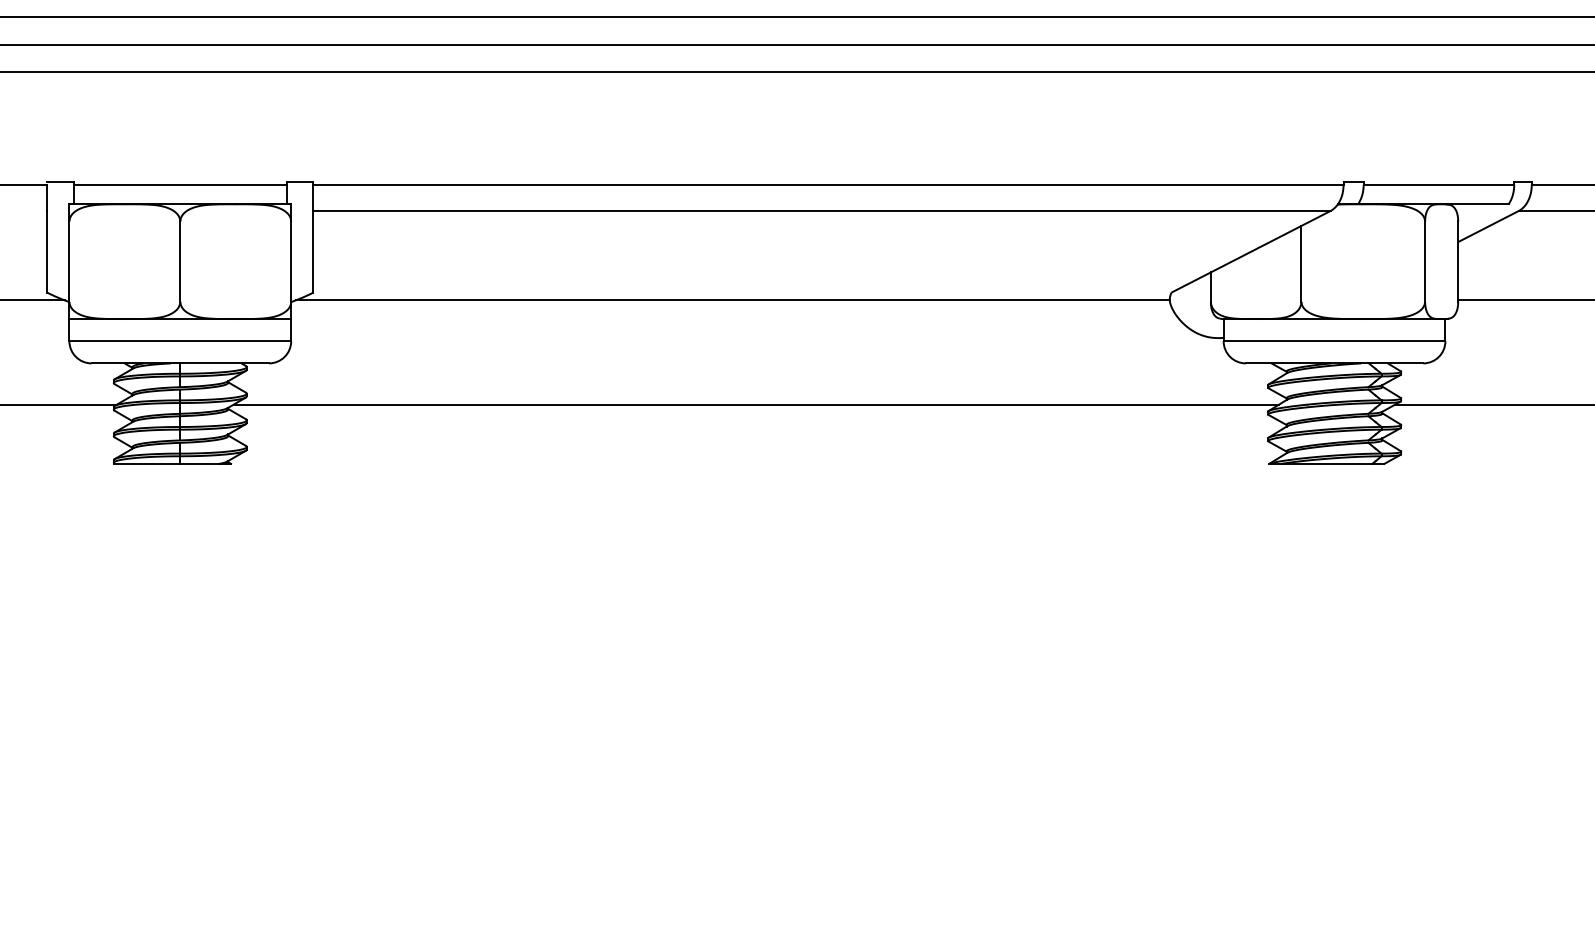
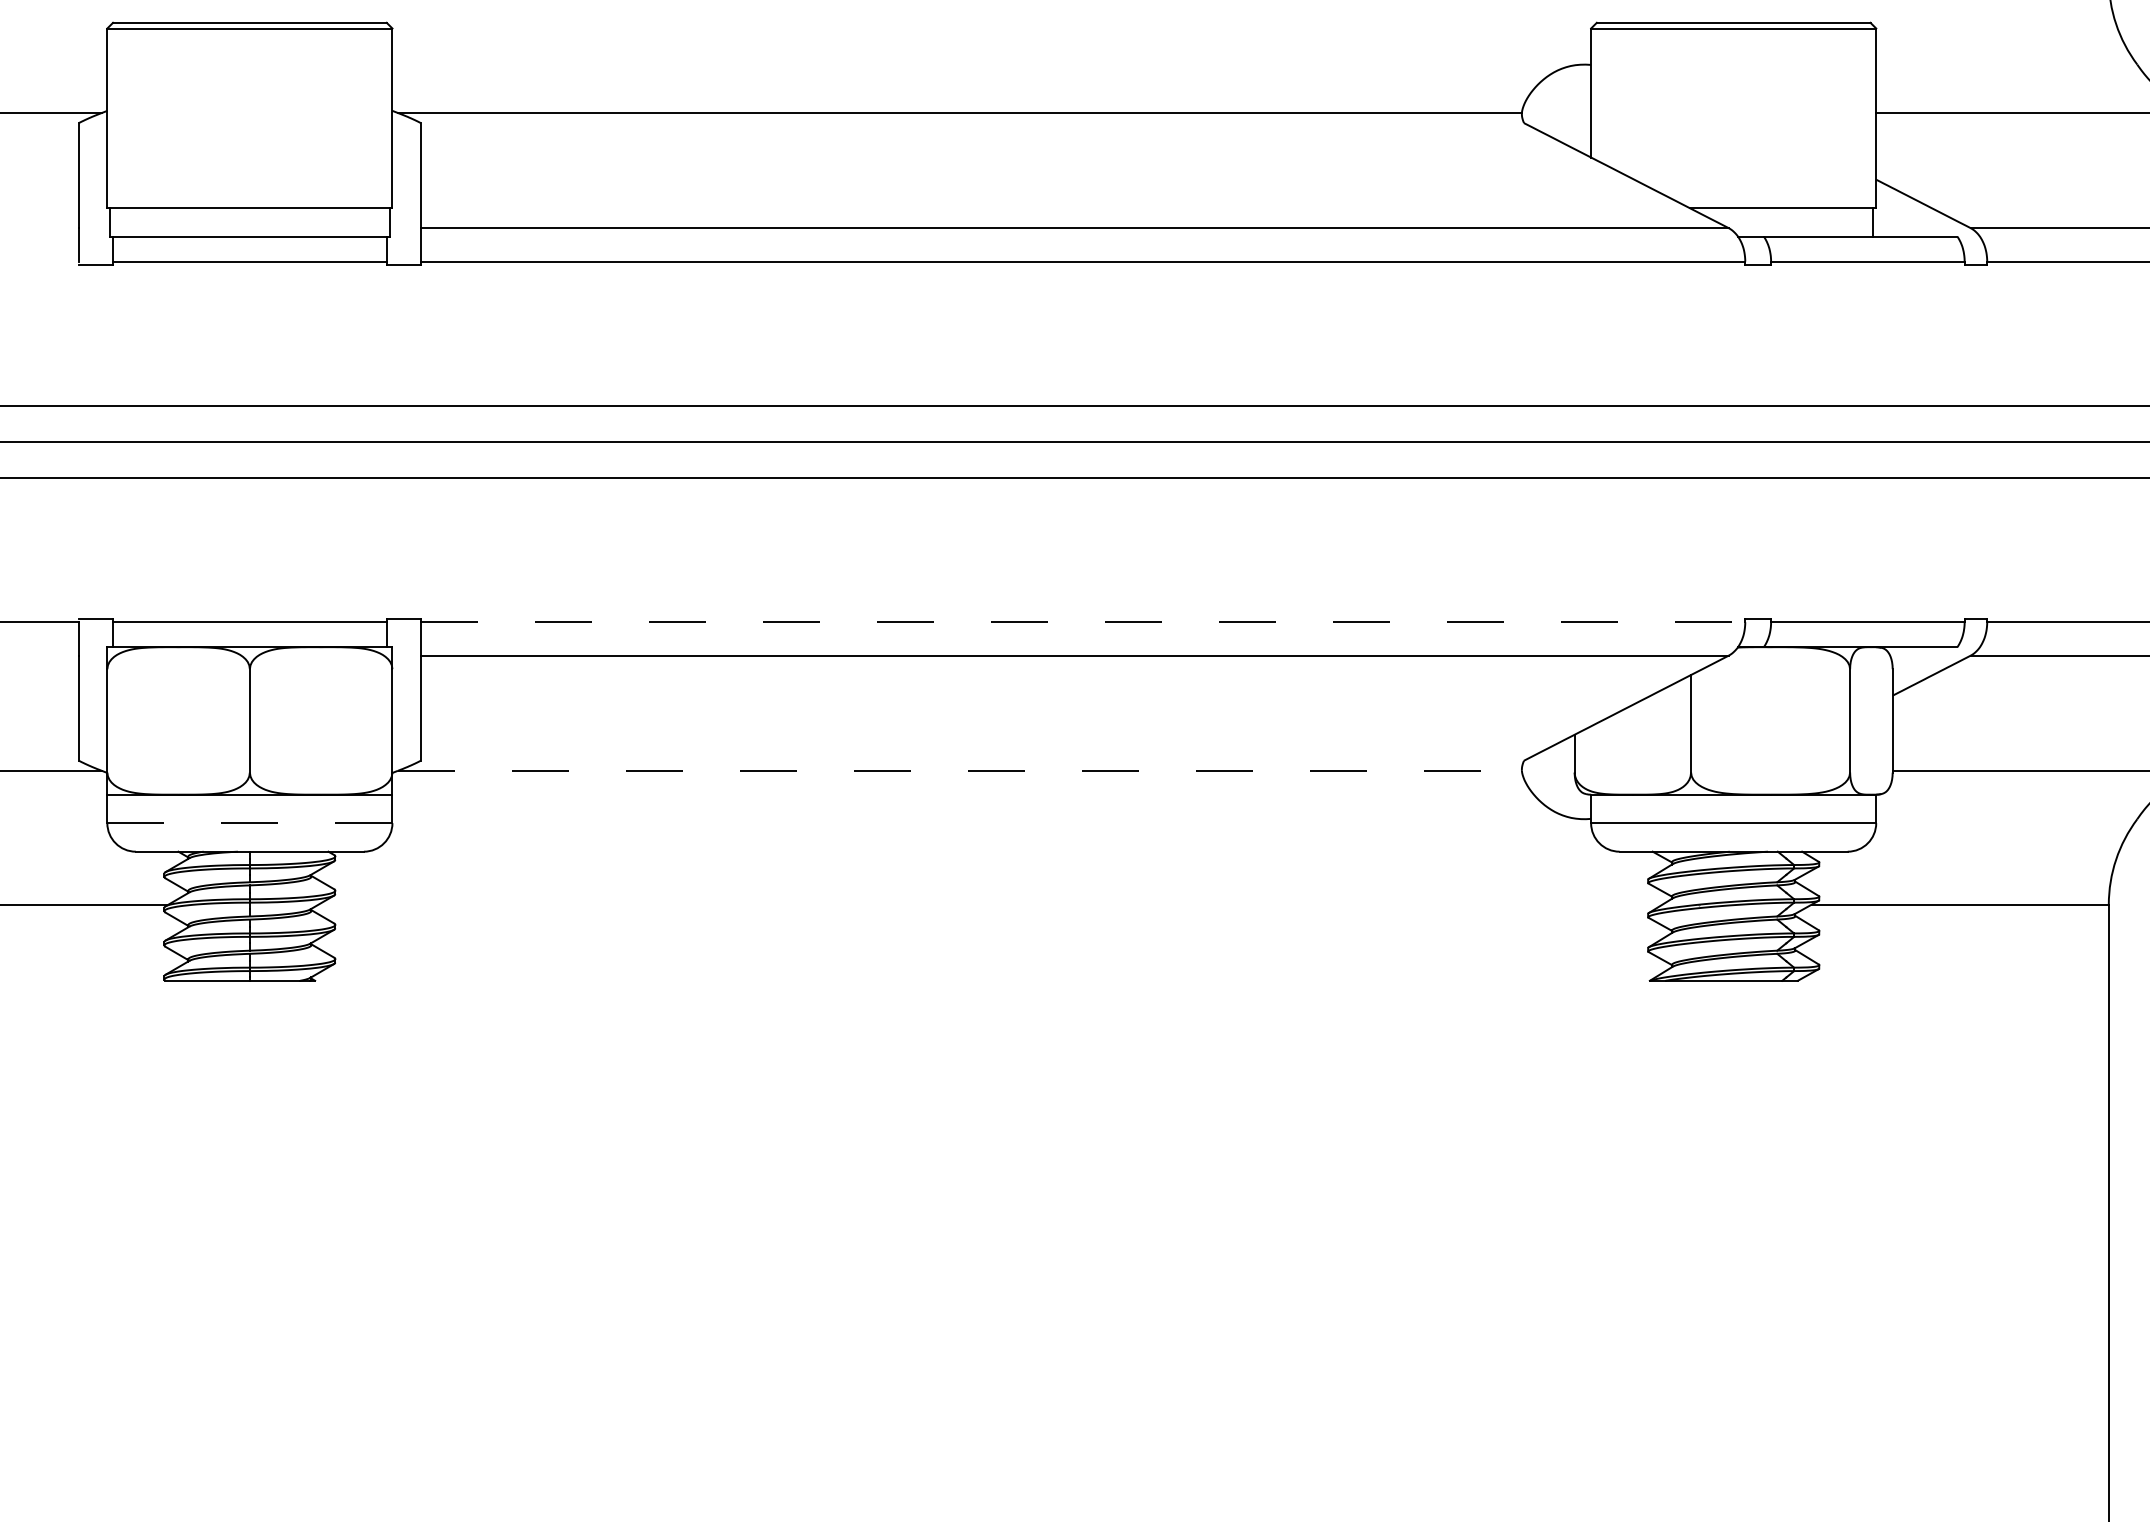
line: (828, 185) -> (1083, 622), solid -> dashed
line: (732, 300) -> (959, 770), solid -> dashed
line: (180, 341) -> (249, 823), solid -> dashed
line: (756, 404) -> (990, 904), removed

